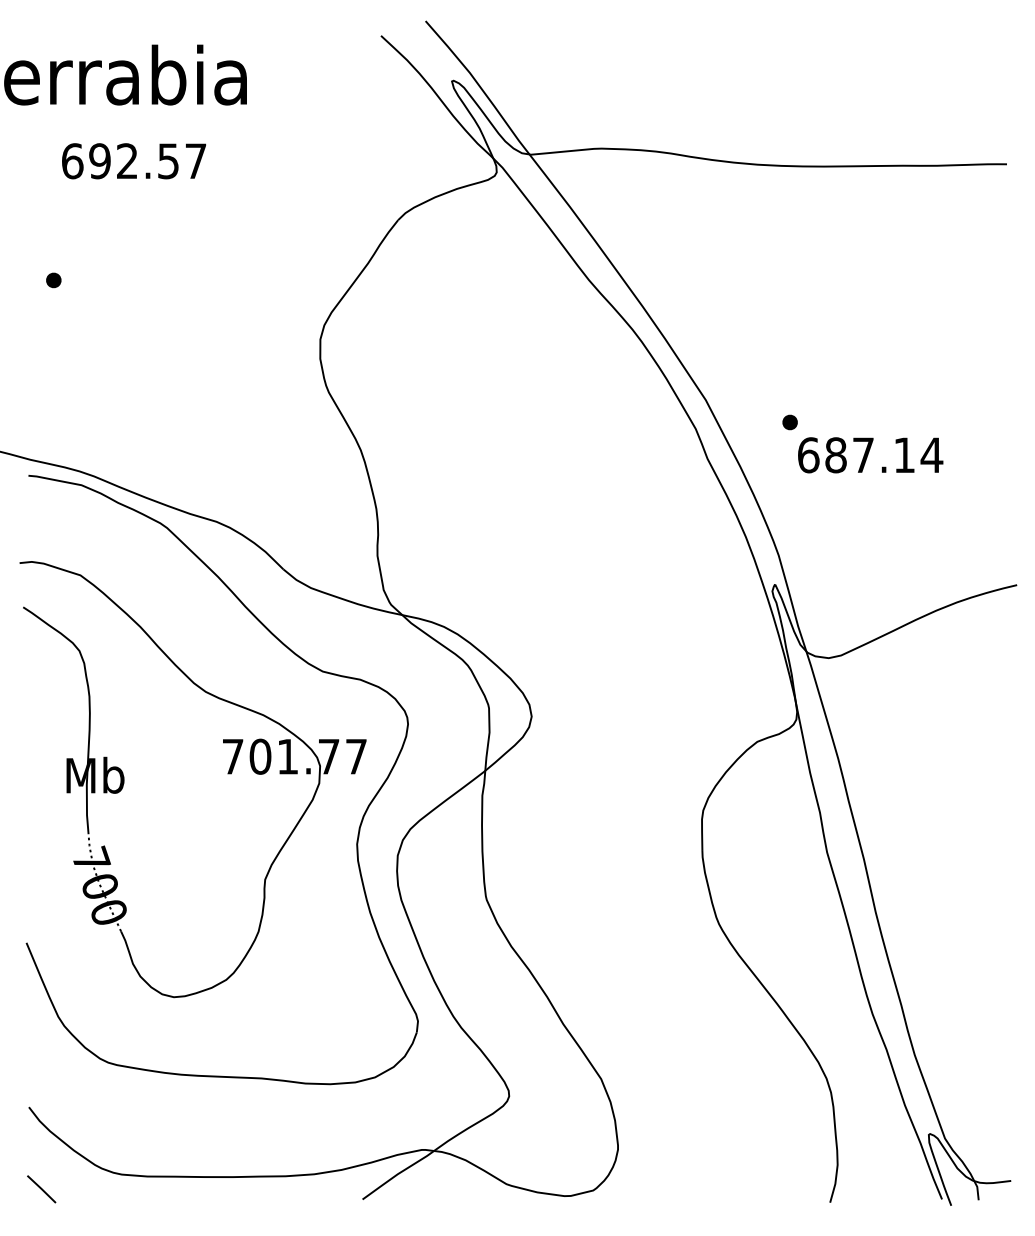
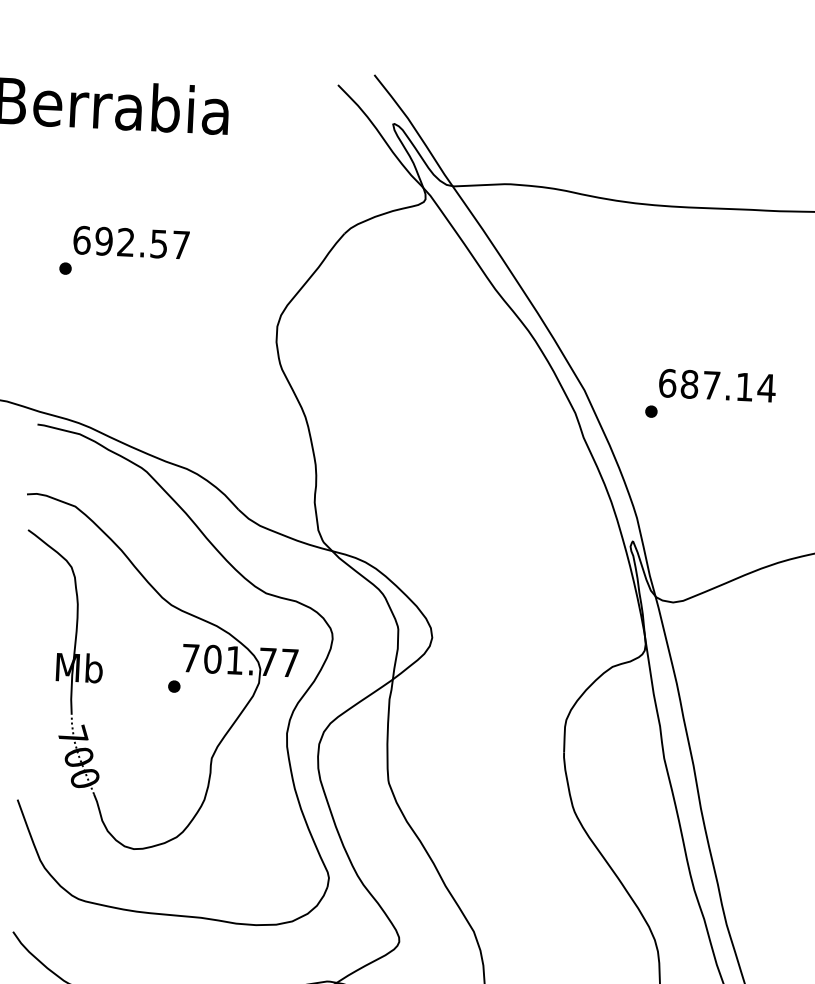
text: (134, 161) -> (131, 242), moved
text: (870, 455) -> (717, 385), moved
part: (213, 792) -> (173, 686), added

